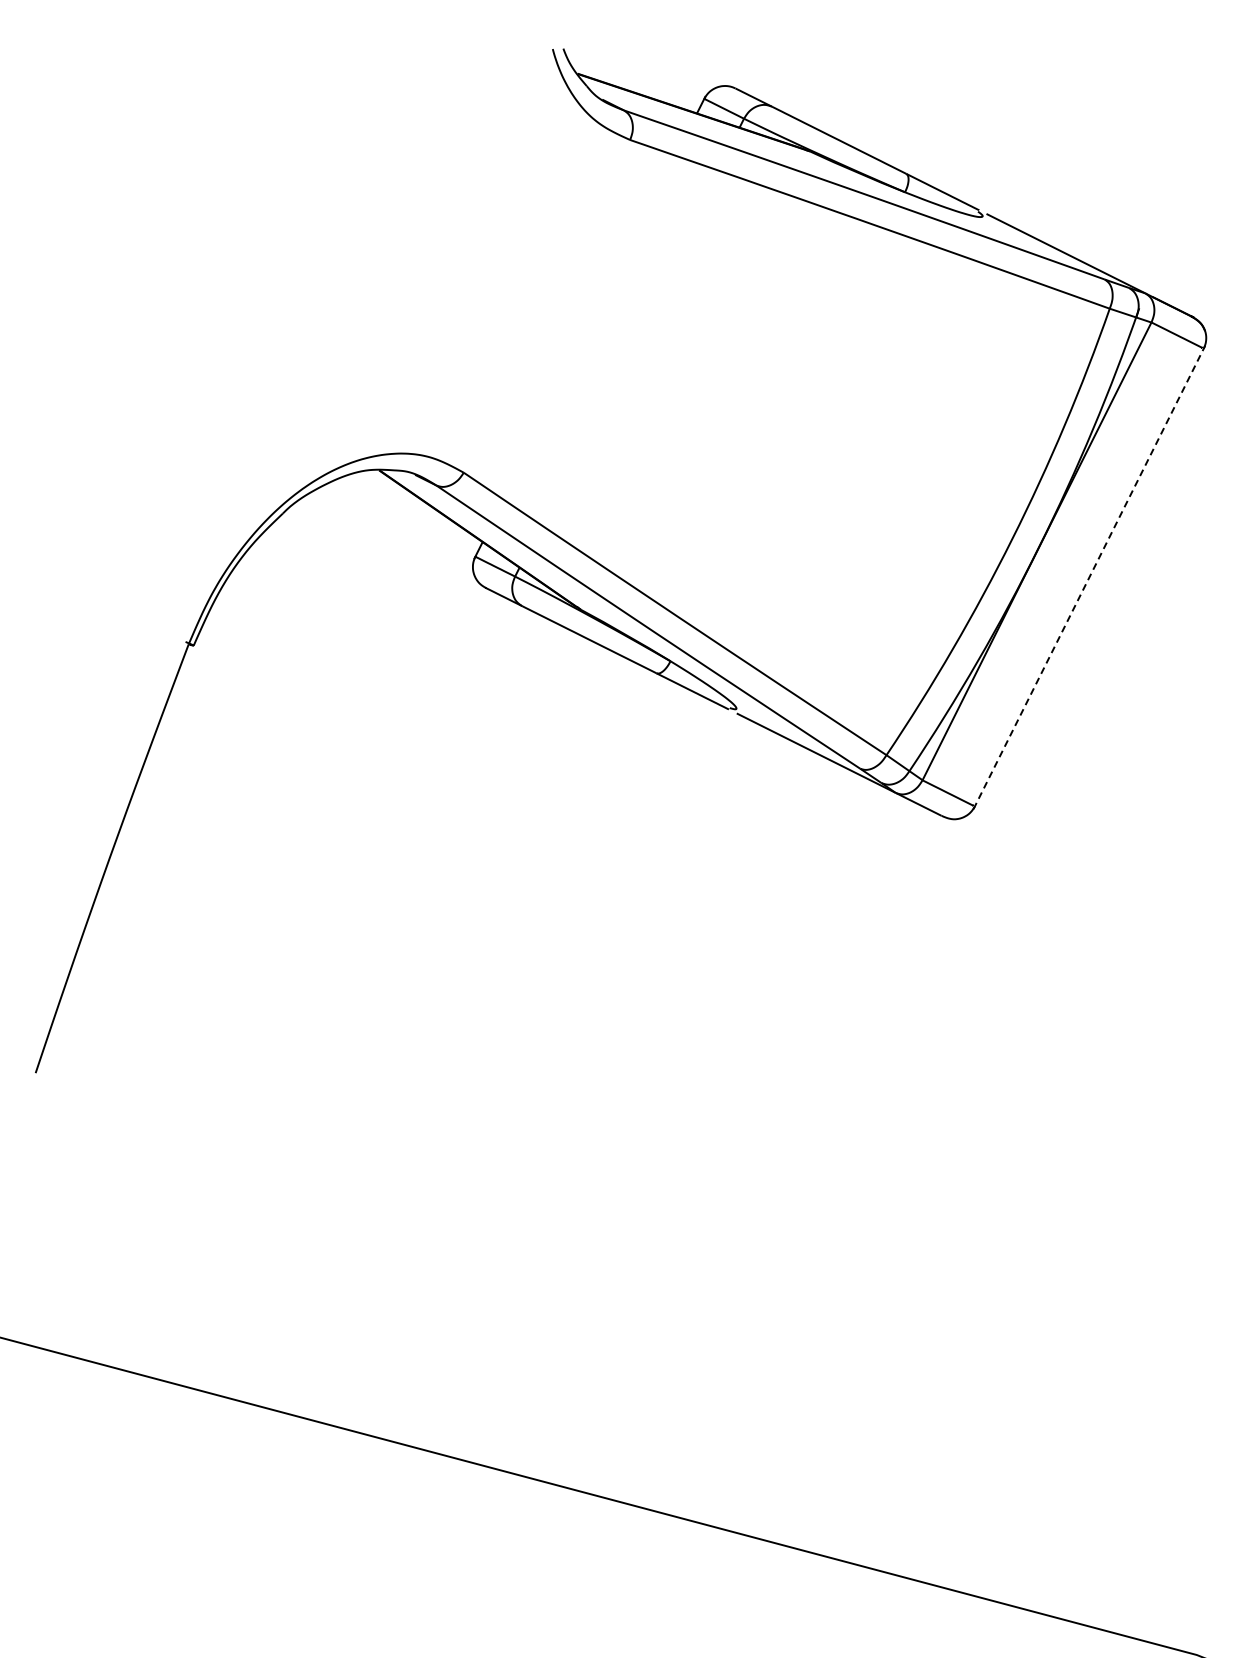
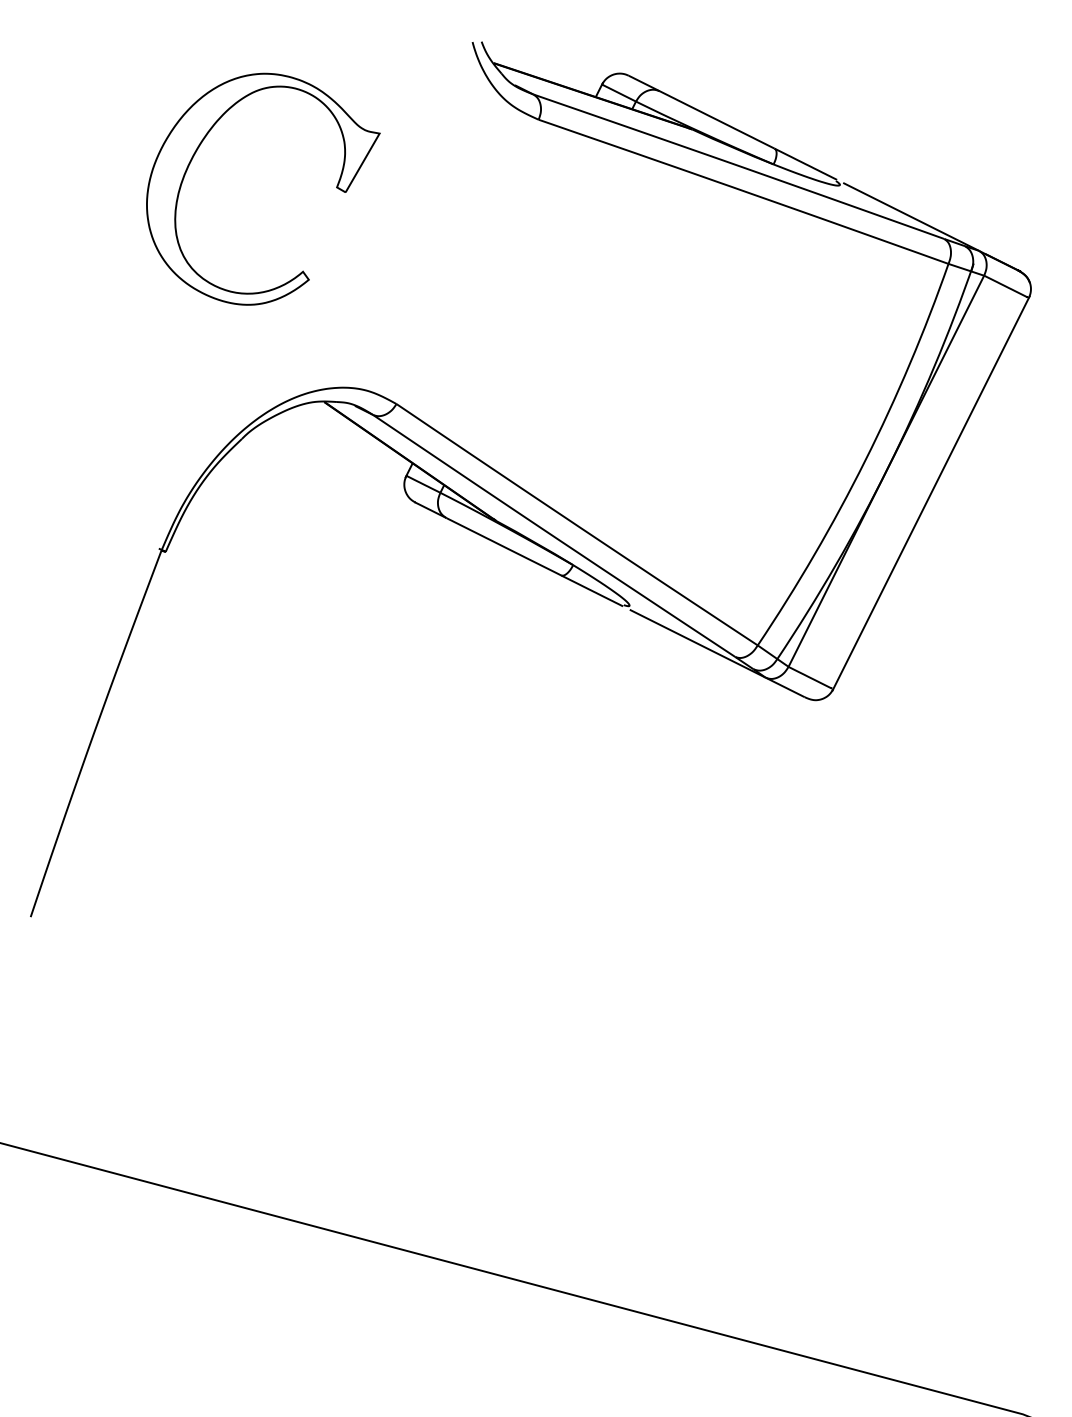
part: (393, 219) -> (336, 187), added
line: (1089, 577) -> (931, 493), dashed -> solid

